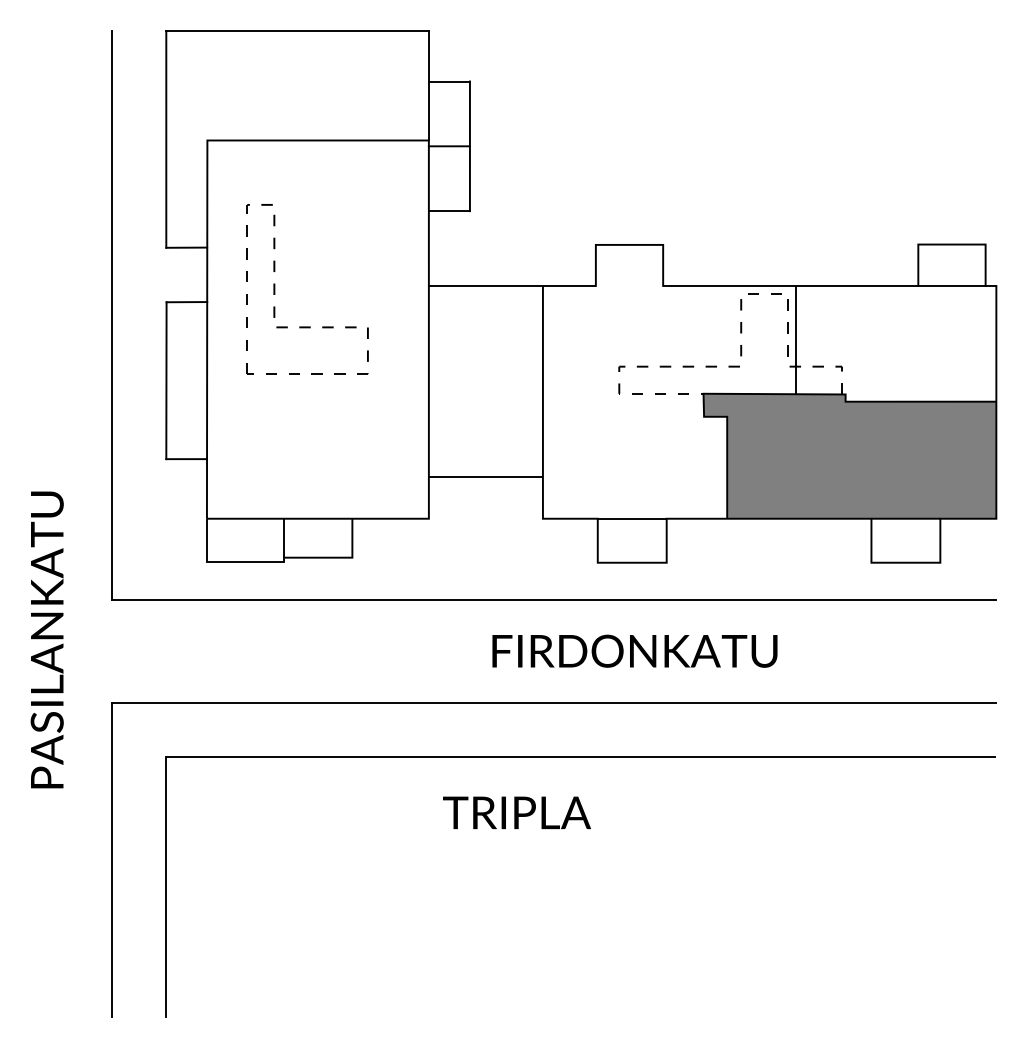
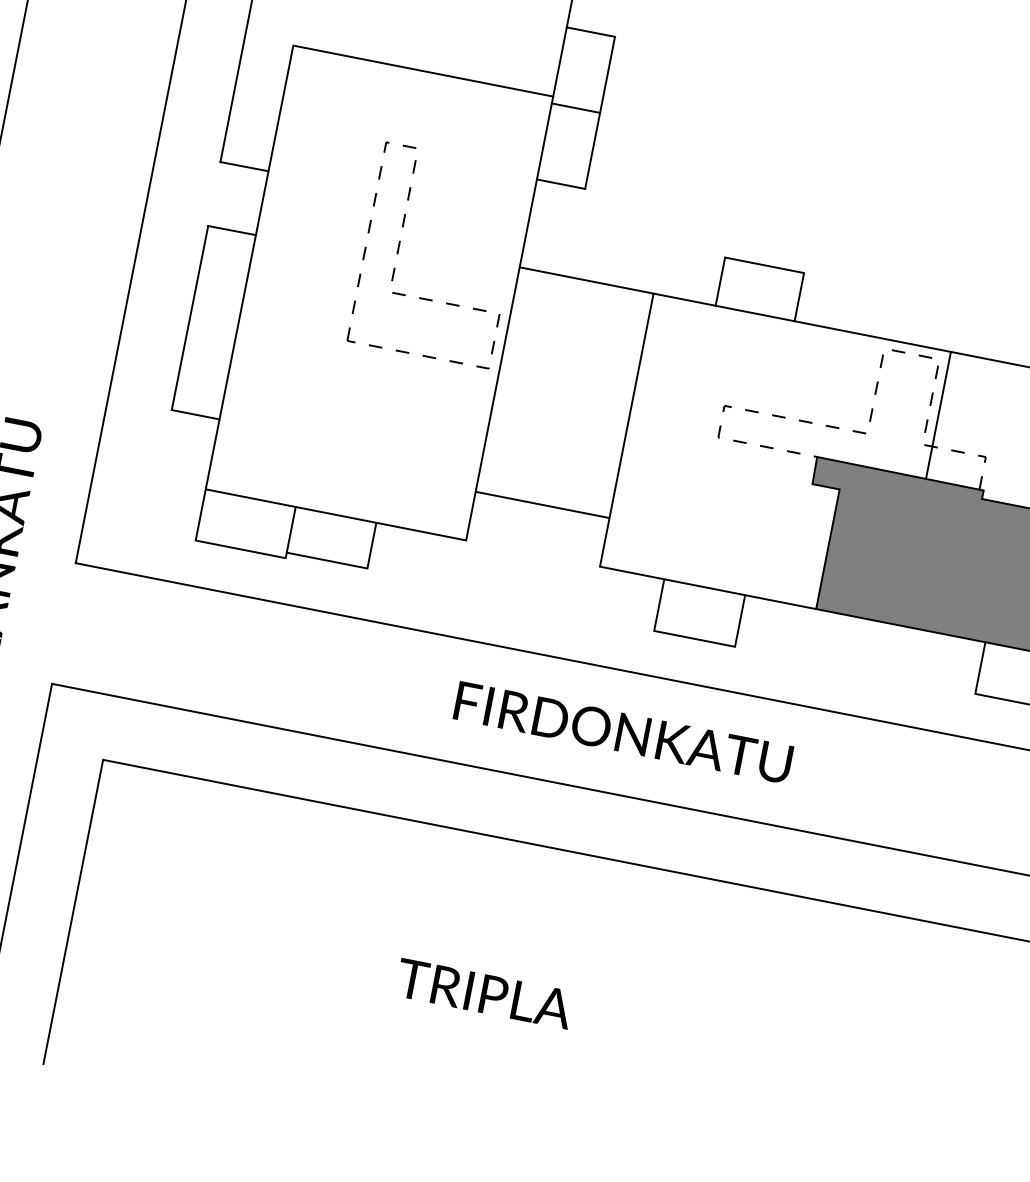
line: (629, 285) -> (755, 312), added
part: (275, 289) -> (399, 248), moved
text: (634, 650) -> (623, 731), moved
text: (516, 812) -> (484, 993), moved

